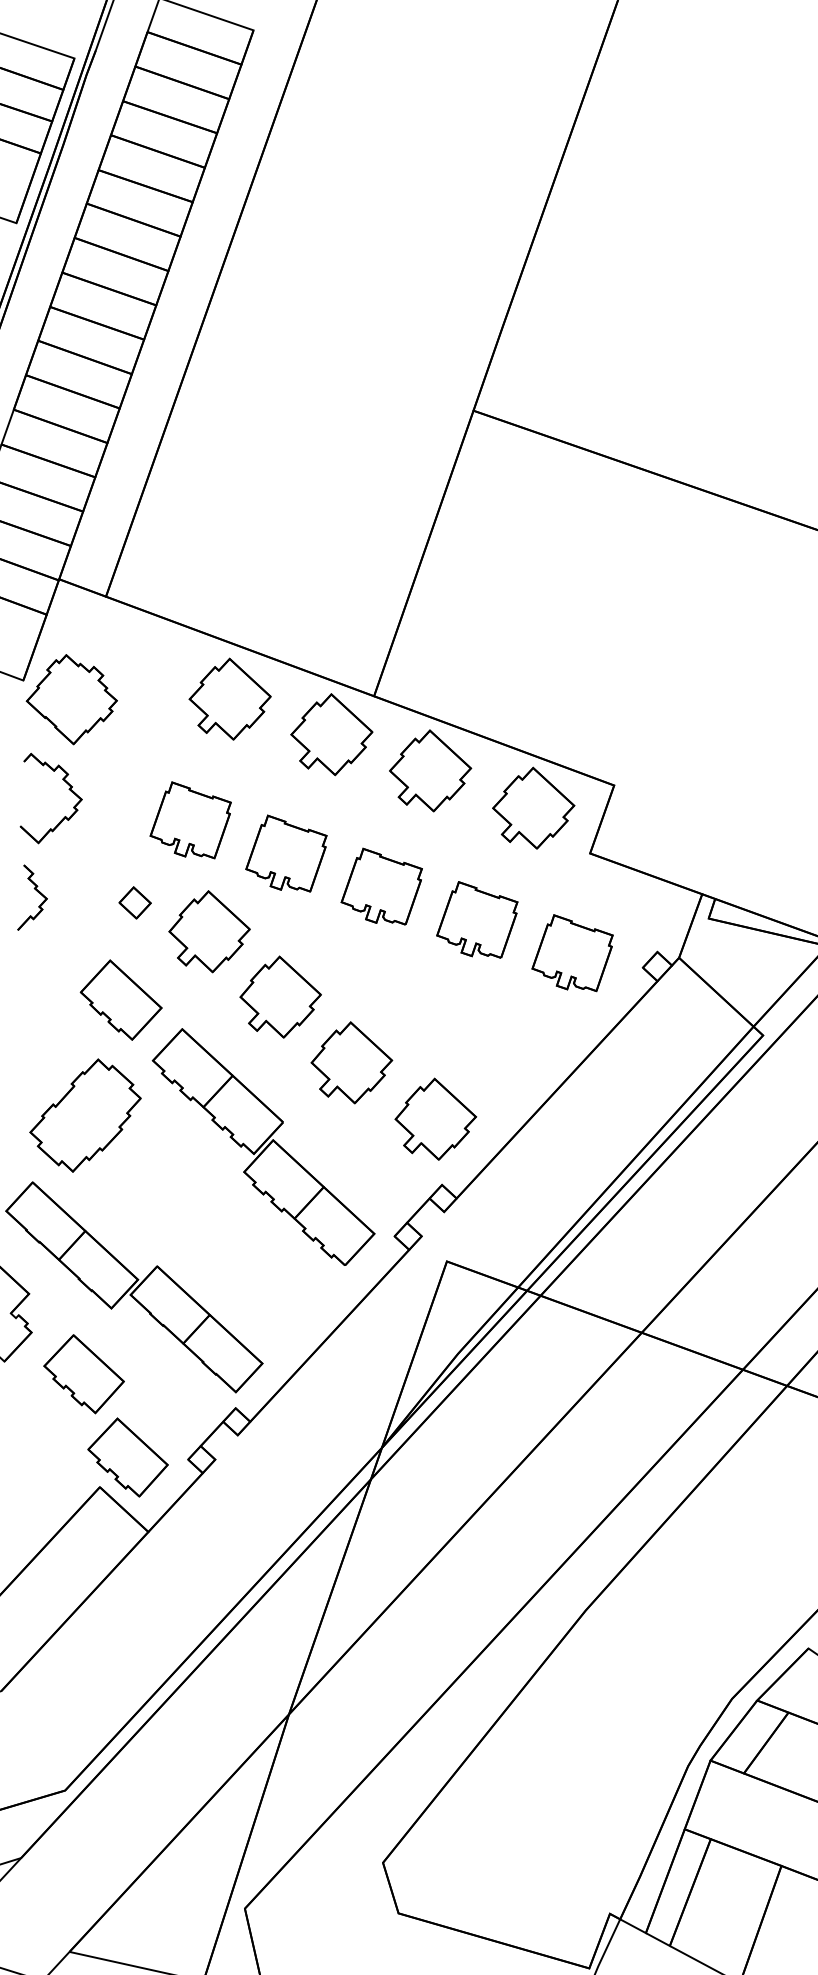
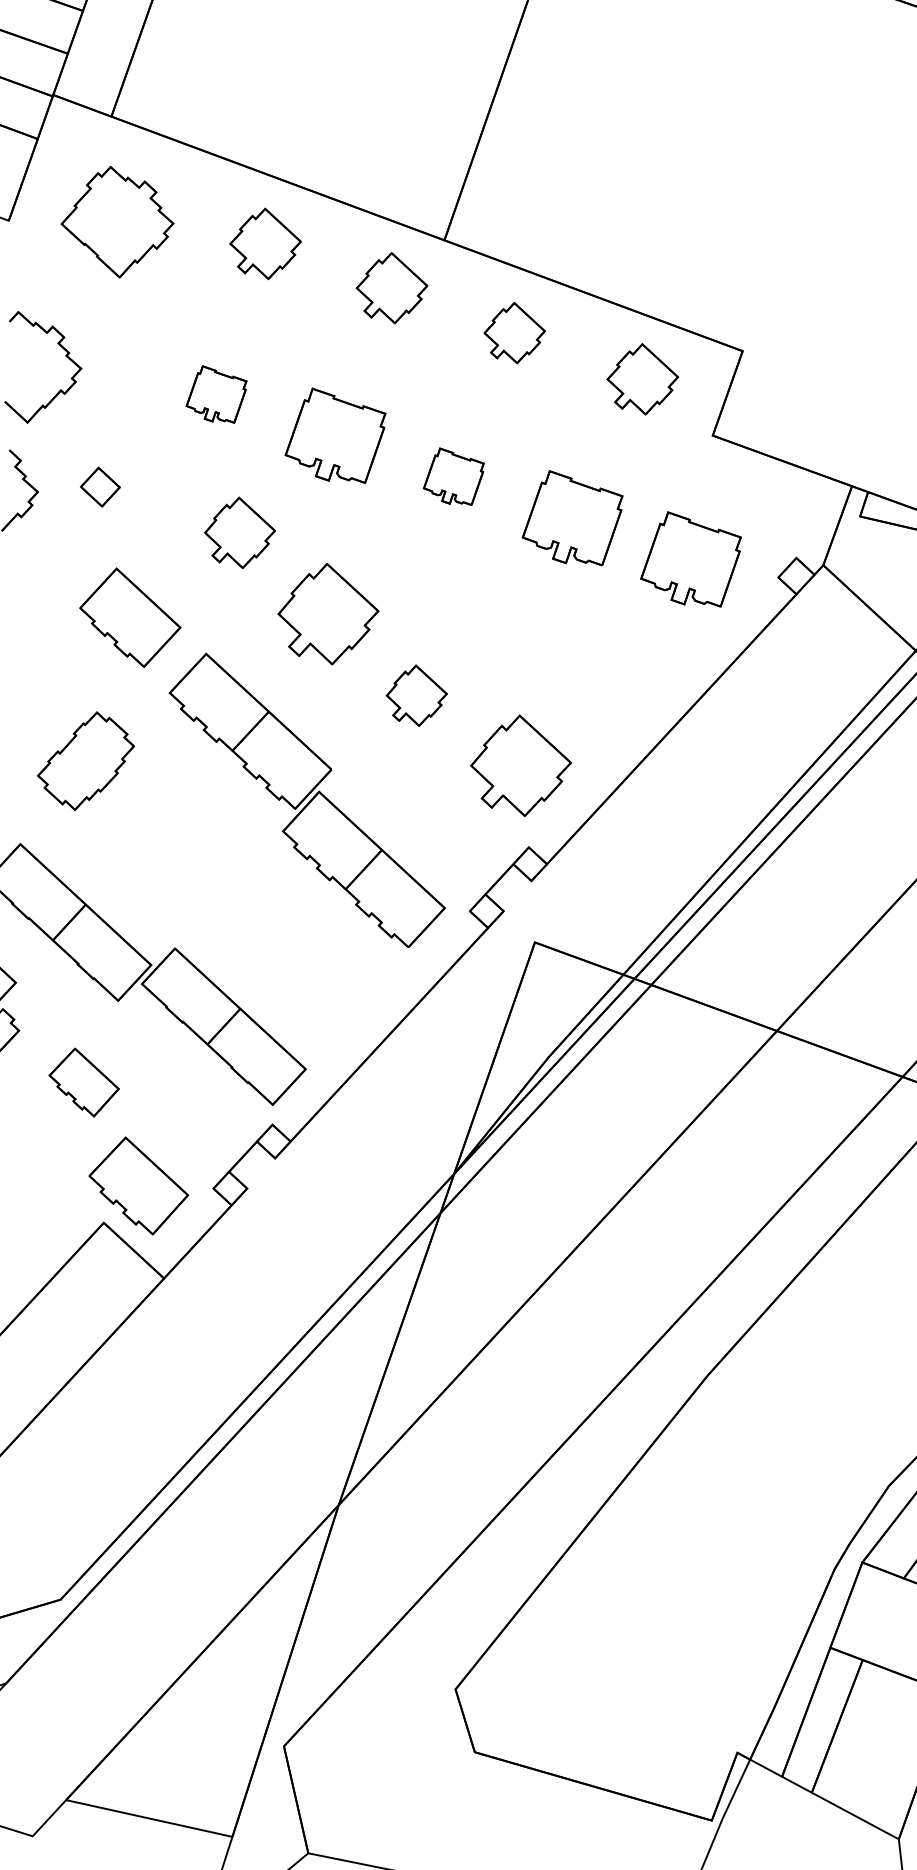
part: (229, 698) -> (264, 243), size x0.7
part: (71, 699) -> (117, 221), moved
part: (331, 734) -> (391, 287), size x0.7
part: (430, 770) -> (514, 332), size x0.6
part: (533, 807) -> (642, 378), size x0.7
part: (190, 820) -> (216, 394), size x0.6
part: (381, 886) -> (453, 476), size x0.6
part: (134, 902) -> (99, 486), moved
part: (209, 931) -> (239, 532), size x0.7
part: (351, 1062) -> (416, 695), size x0.6
part: (85, 1115) -> (85, 761), size x0.7
part: (83, 1374) -> (83, 1082), size x0.7

